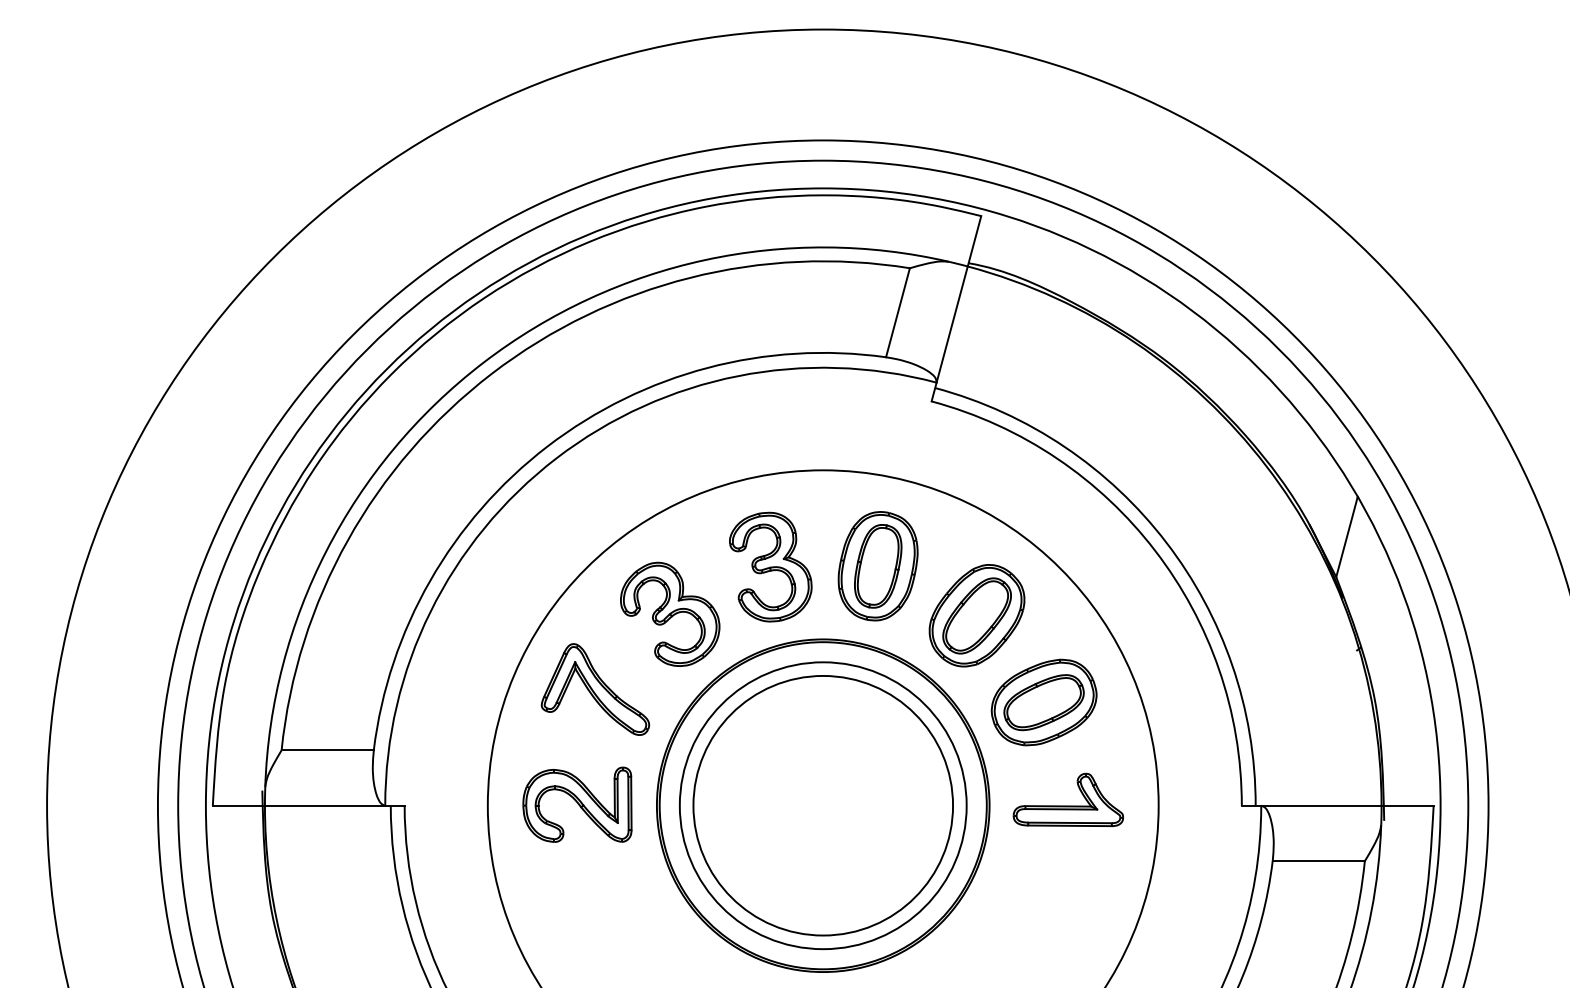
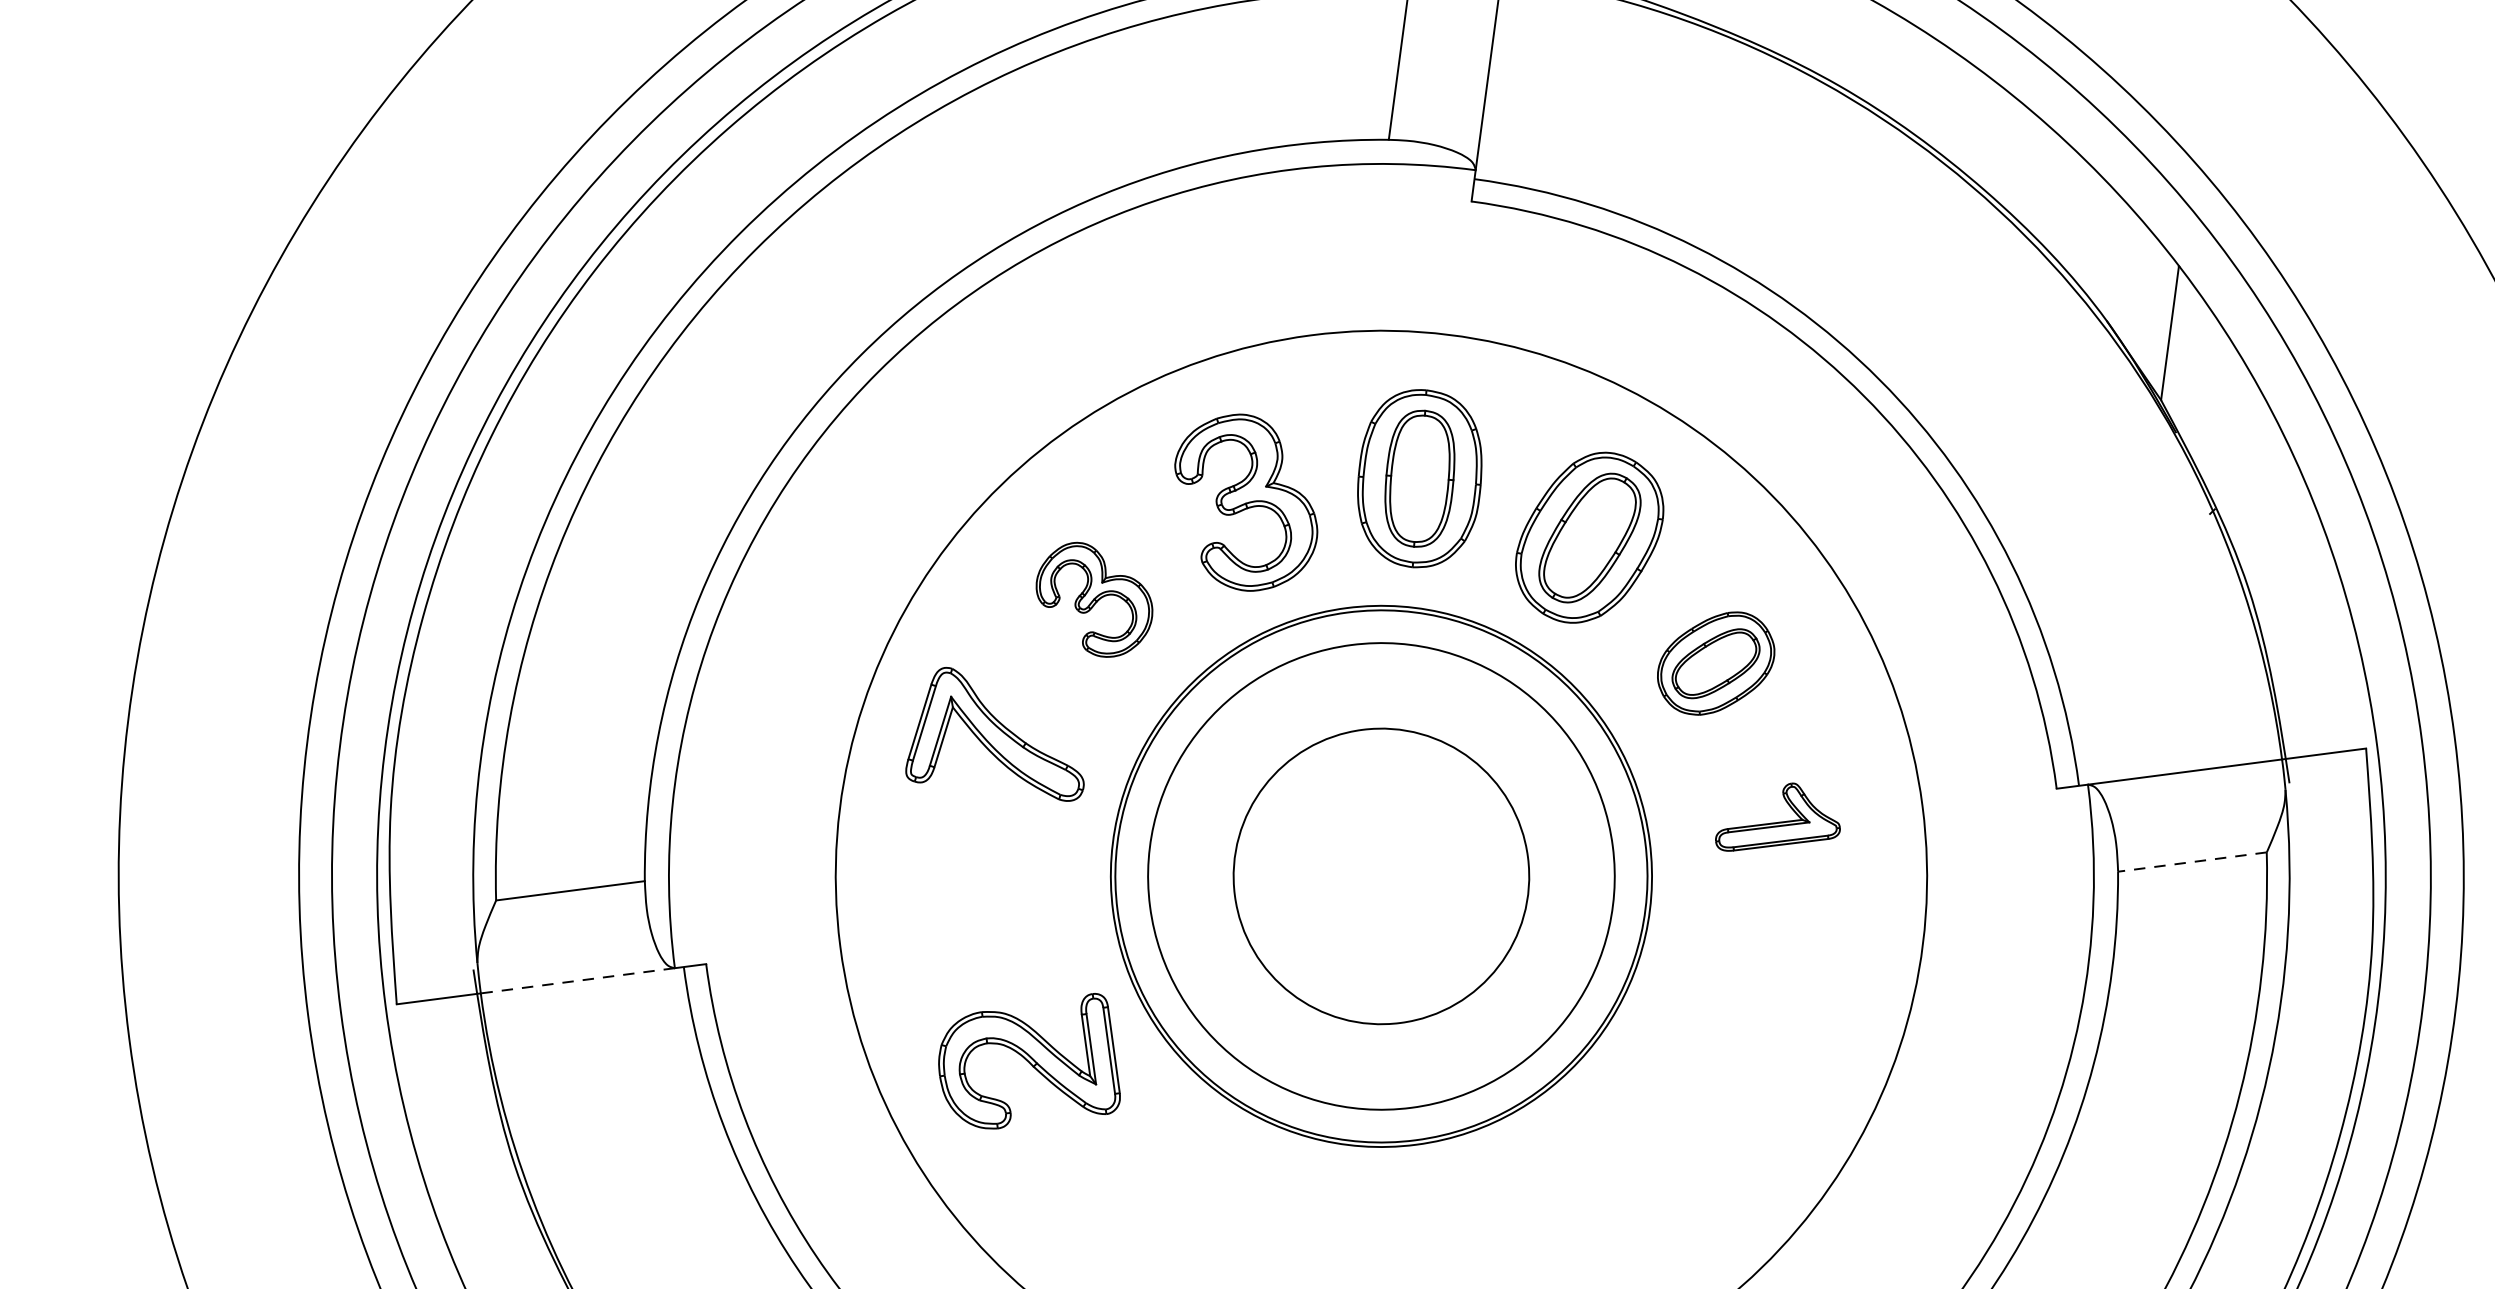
part: (670, 613) -> (1094, 598), size x0.7
part: (1043, 702) -> (1715, 663), size x0.7
part: (1067, 799) -> (1774, 815), size x0.7
part: (577, 804) -> (1027, 1063), moved
line: (324, 805) -> (576, 980), solid -> dashed
circle: (823, 805) -> (1381, 875), size x0.7
line: (1318, 861) -> (2192, 862), solid -> dashed

